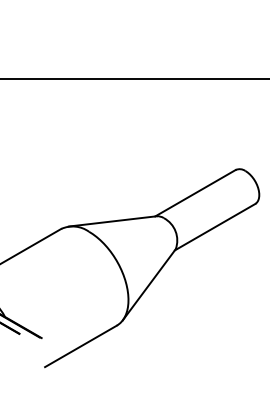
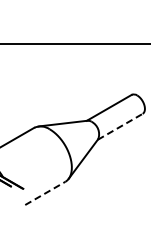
line: (215, 226) -> (120, 126), solid -> dashed
line: (81, 346) -> (45, 193), solid -> dashed

